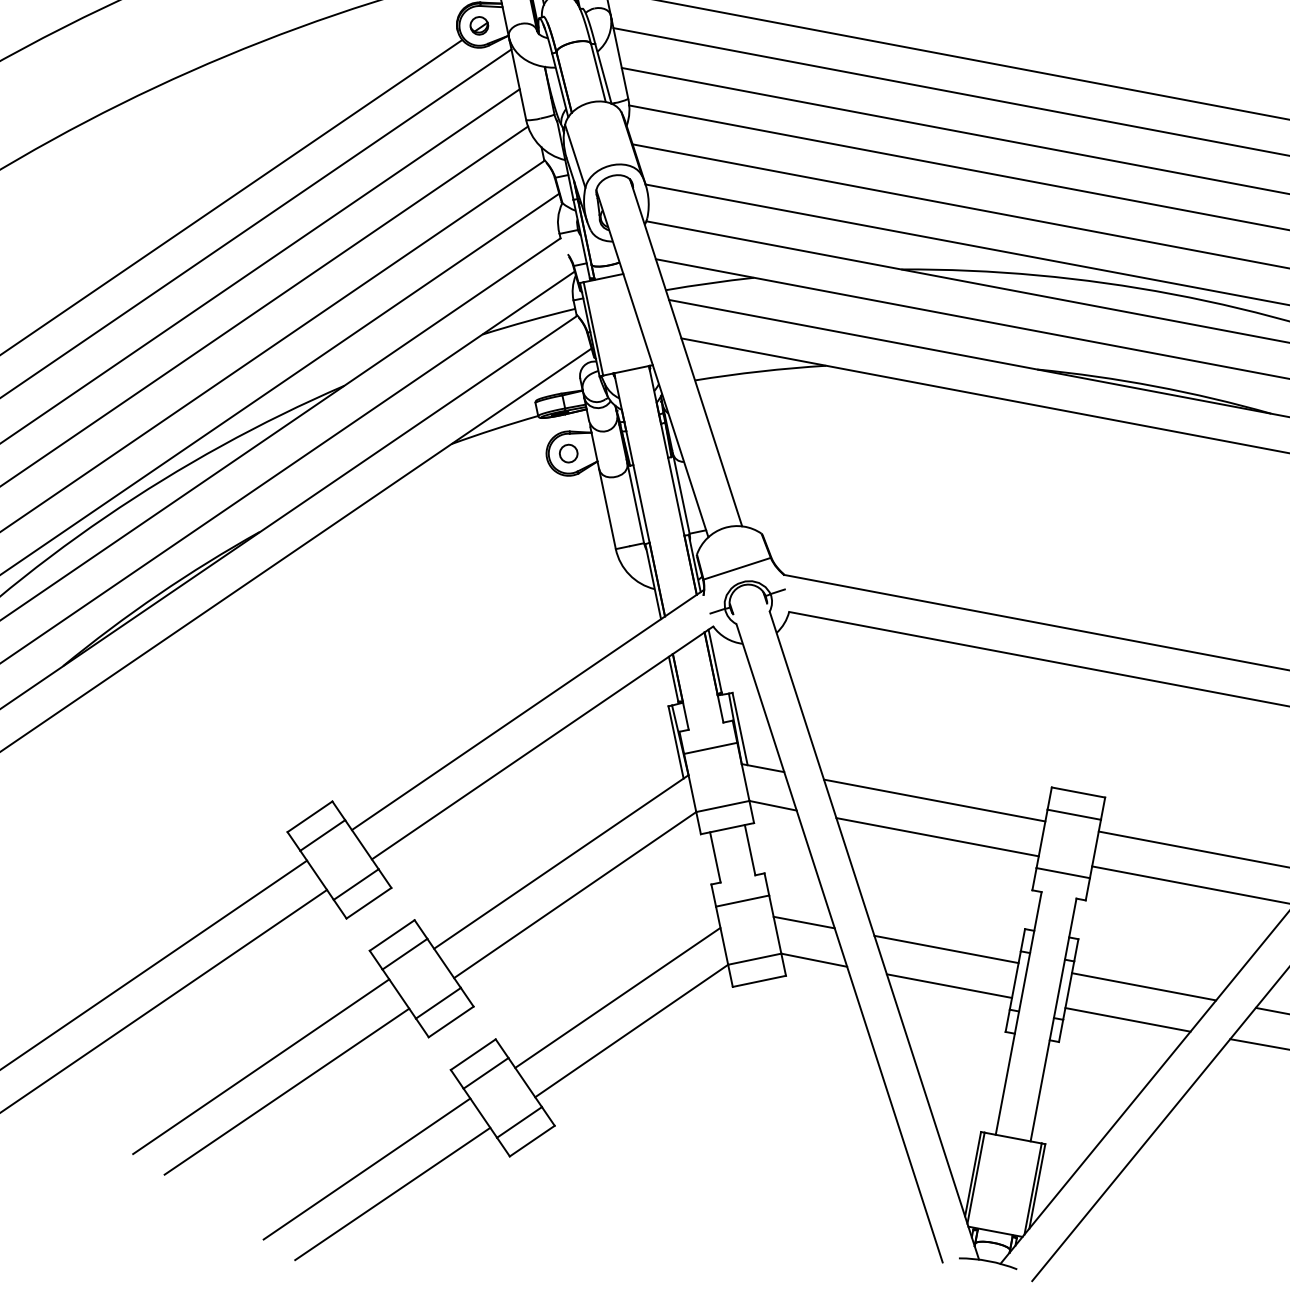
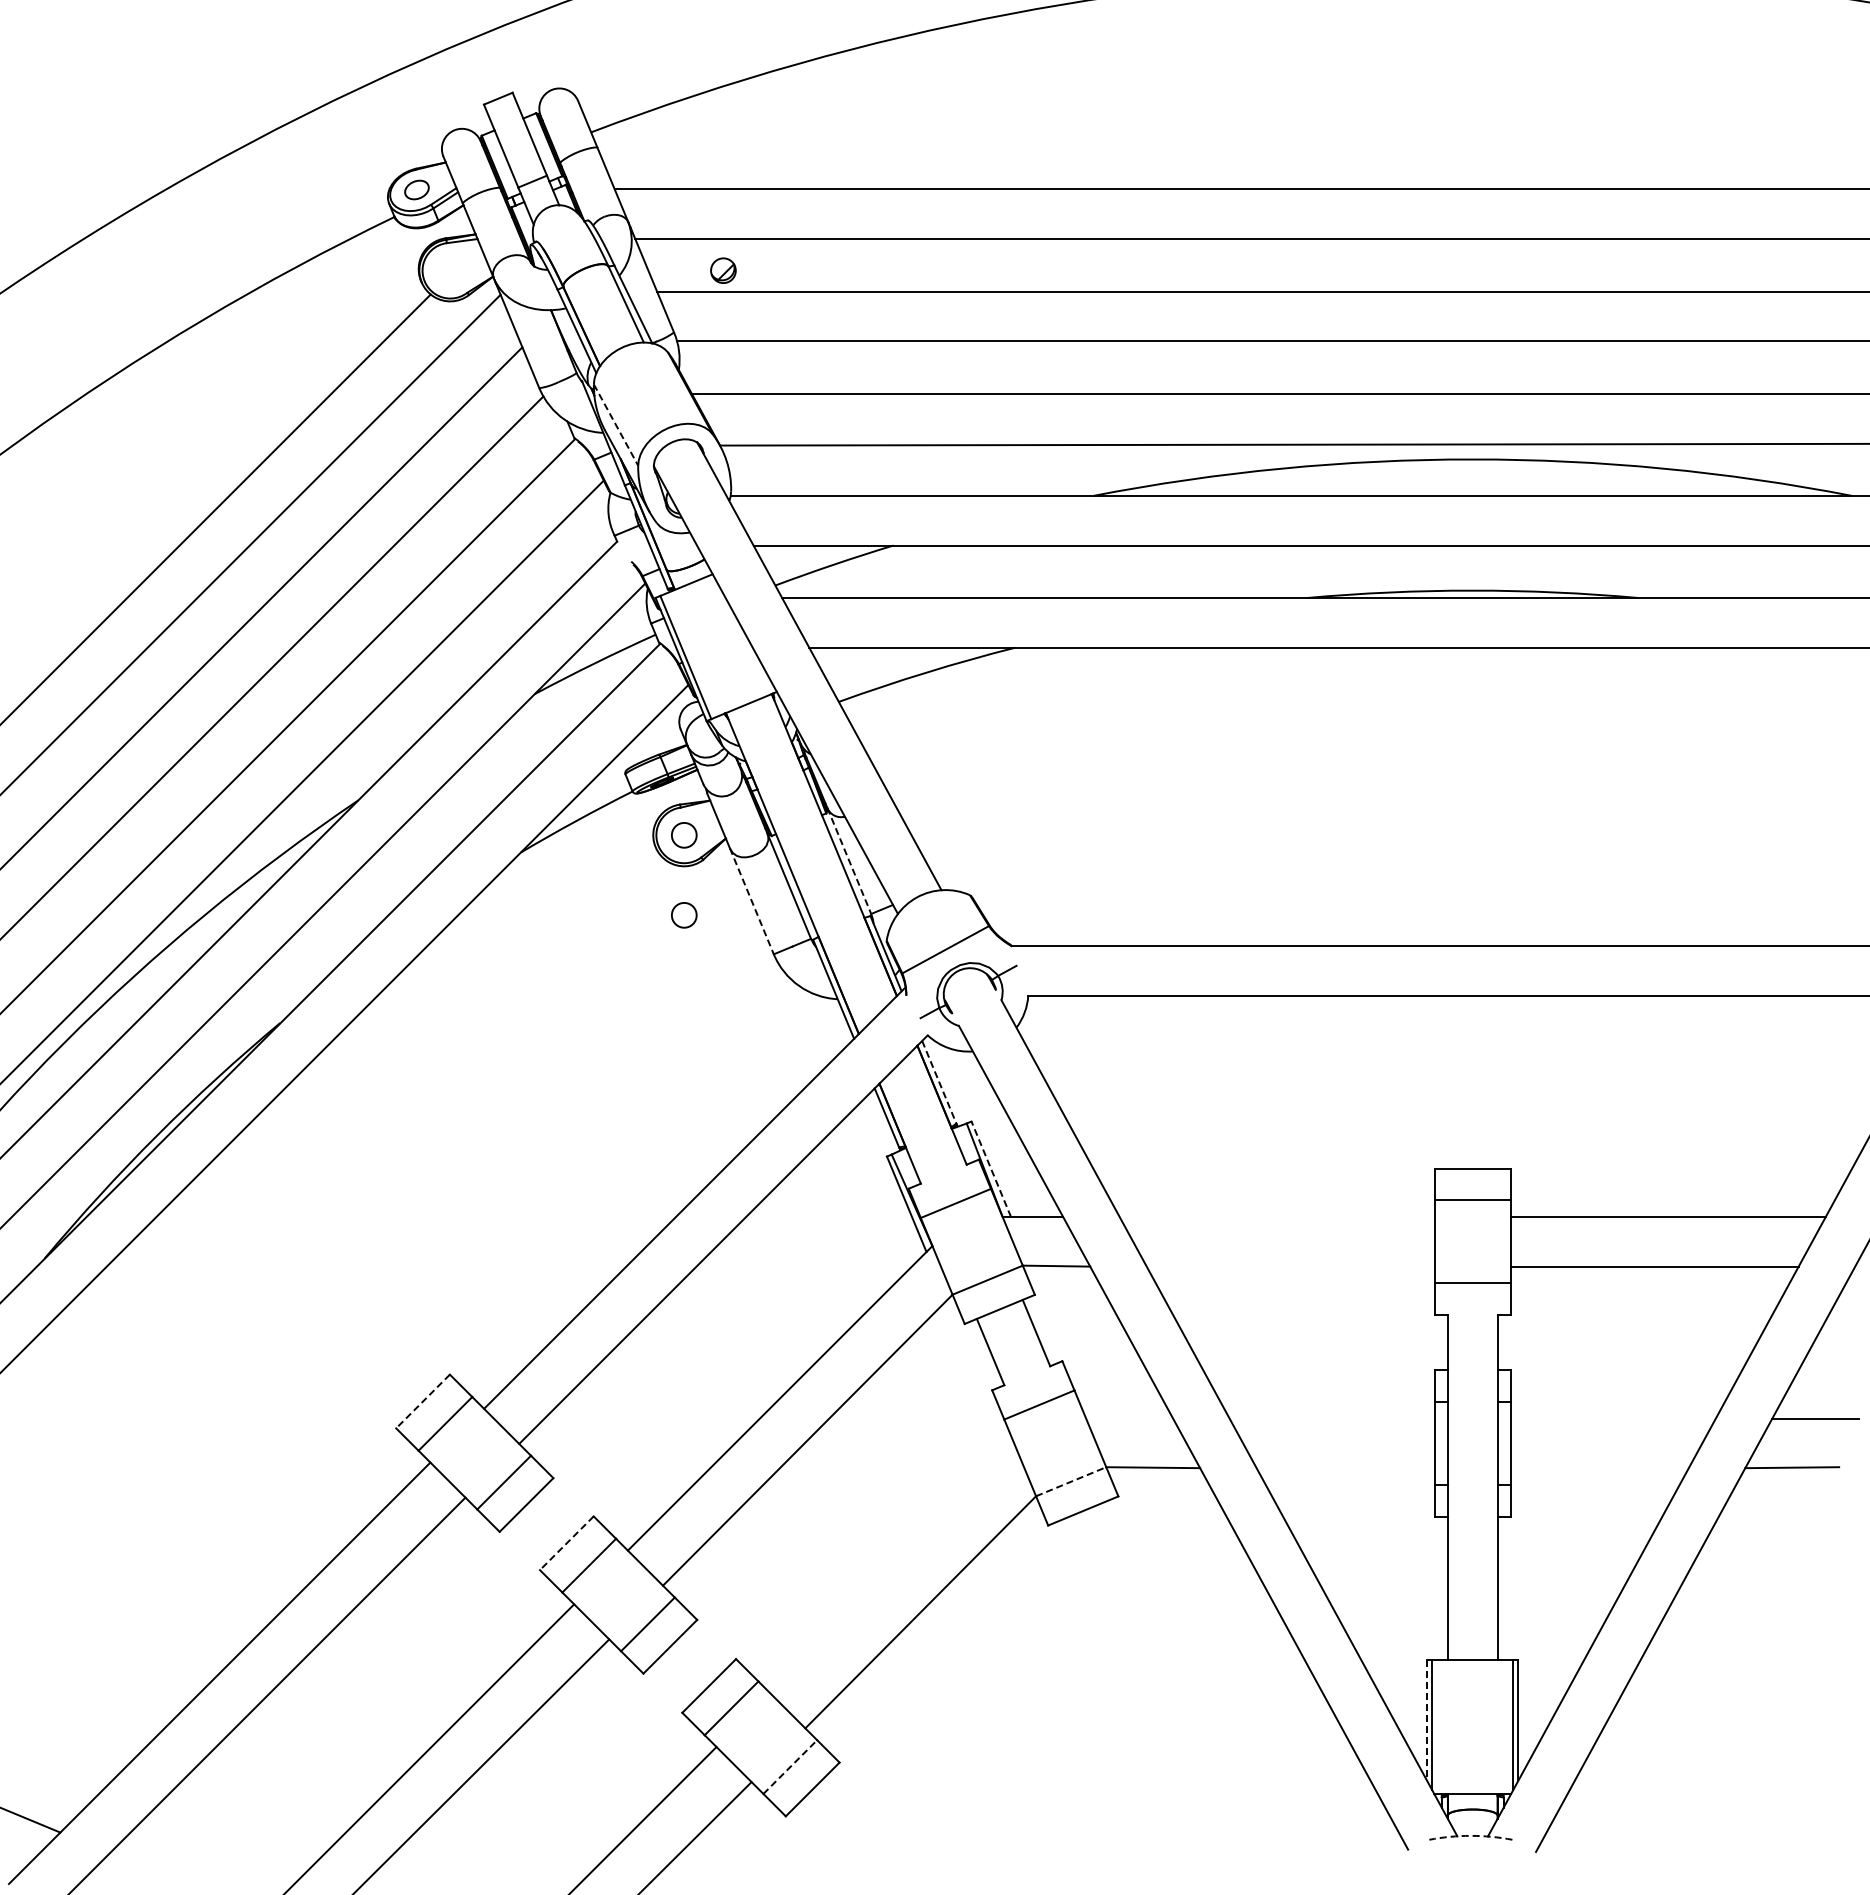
part: (479, 25) -> (723, 270), moved
line: (575, 156) -> (616, 425), solid -> dashed
line: (681, 493) -> (849, 861), solid -> dashed
line: (607, 509) -> (752, 901), solid -> dashed
circle: (558, 510) -> (684, 915), added
line: (715, 661) -> (939, 1082), solid -> dashed
line: (740, 729) -> (991, 1169), solid -> dashed
line: (934, 800) -> (1276, 1216), removed
line: (310, 816) -> (423, 1401), solid -> dashed
line: (937, 837) -> (1290, 1266), removed
line: (804, 922) -> (1129, 1418), removed
line: (391, 935) -> (566, 1543), solid -> dashed
line: (946, 949) -> (1331, 1418), removed
line: (755, 959) -> (1071, 1481), solid -> dashed
line: (949, 986) -> (1345, 1468), removed
line: (1143, 986) -> (1612, 1418), removed
line: (617, 997) -> (892, 1570), removed
line: (1127, 1020) -> (1599, 1468), removed
line: (519, 1122) -> (790, 1767), solid -> dashed
line: (972, 1174) -> (1426, 1720), solid -> dashed
arc: (988, 1260) -> (1470, 1835), solid -> dashed

